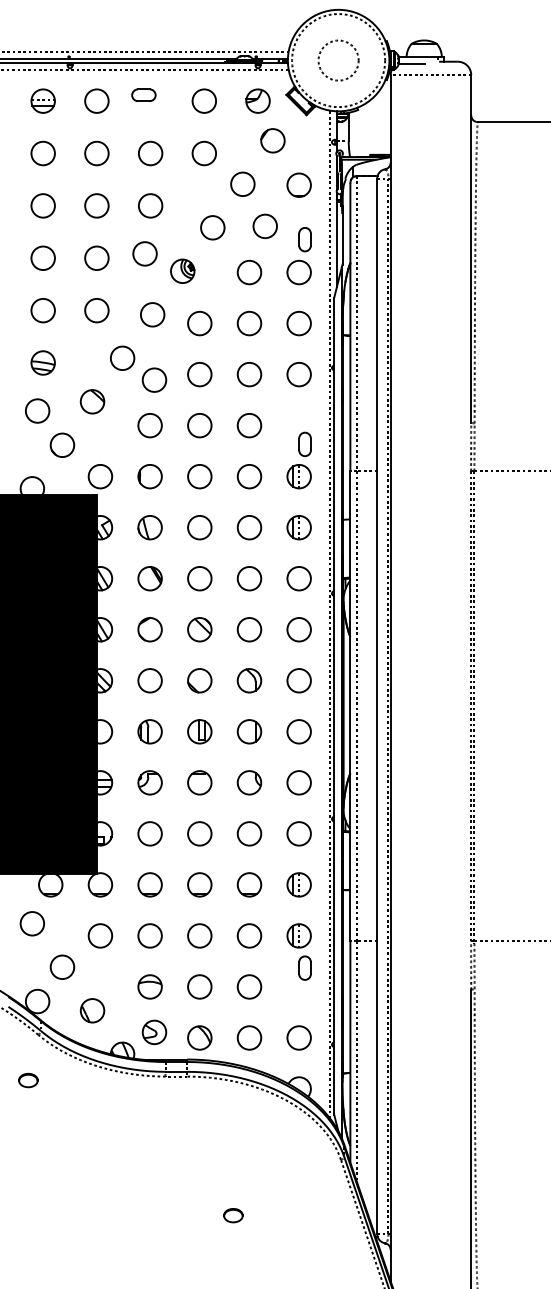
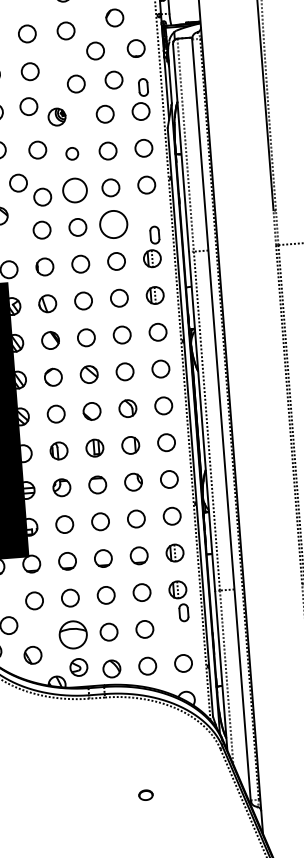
circle: (199, 323) -> (72, 153), size x0.7
circle: (199, 374) -> (74, 190), size x1.4
circle: (249, 425) -> (113, 224), size x1.6
part: (149, 986) -> (72, 634), size x1.6

